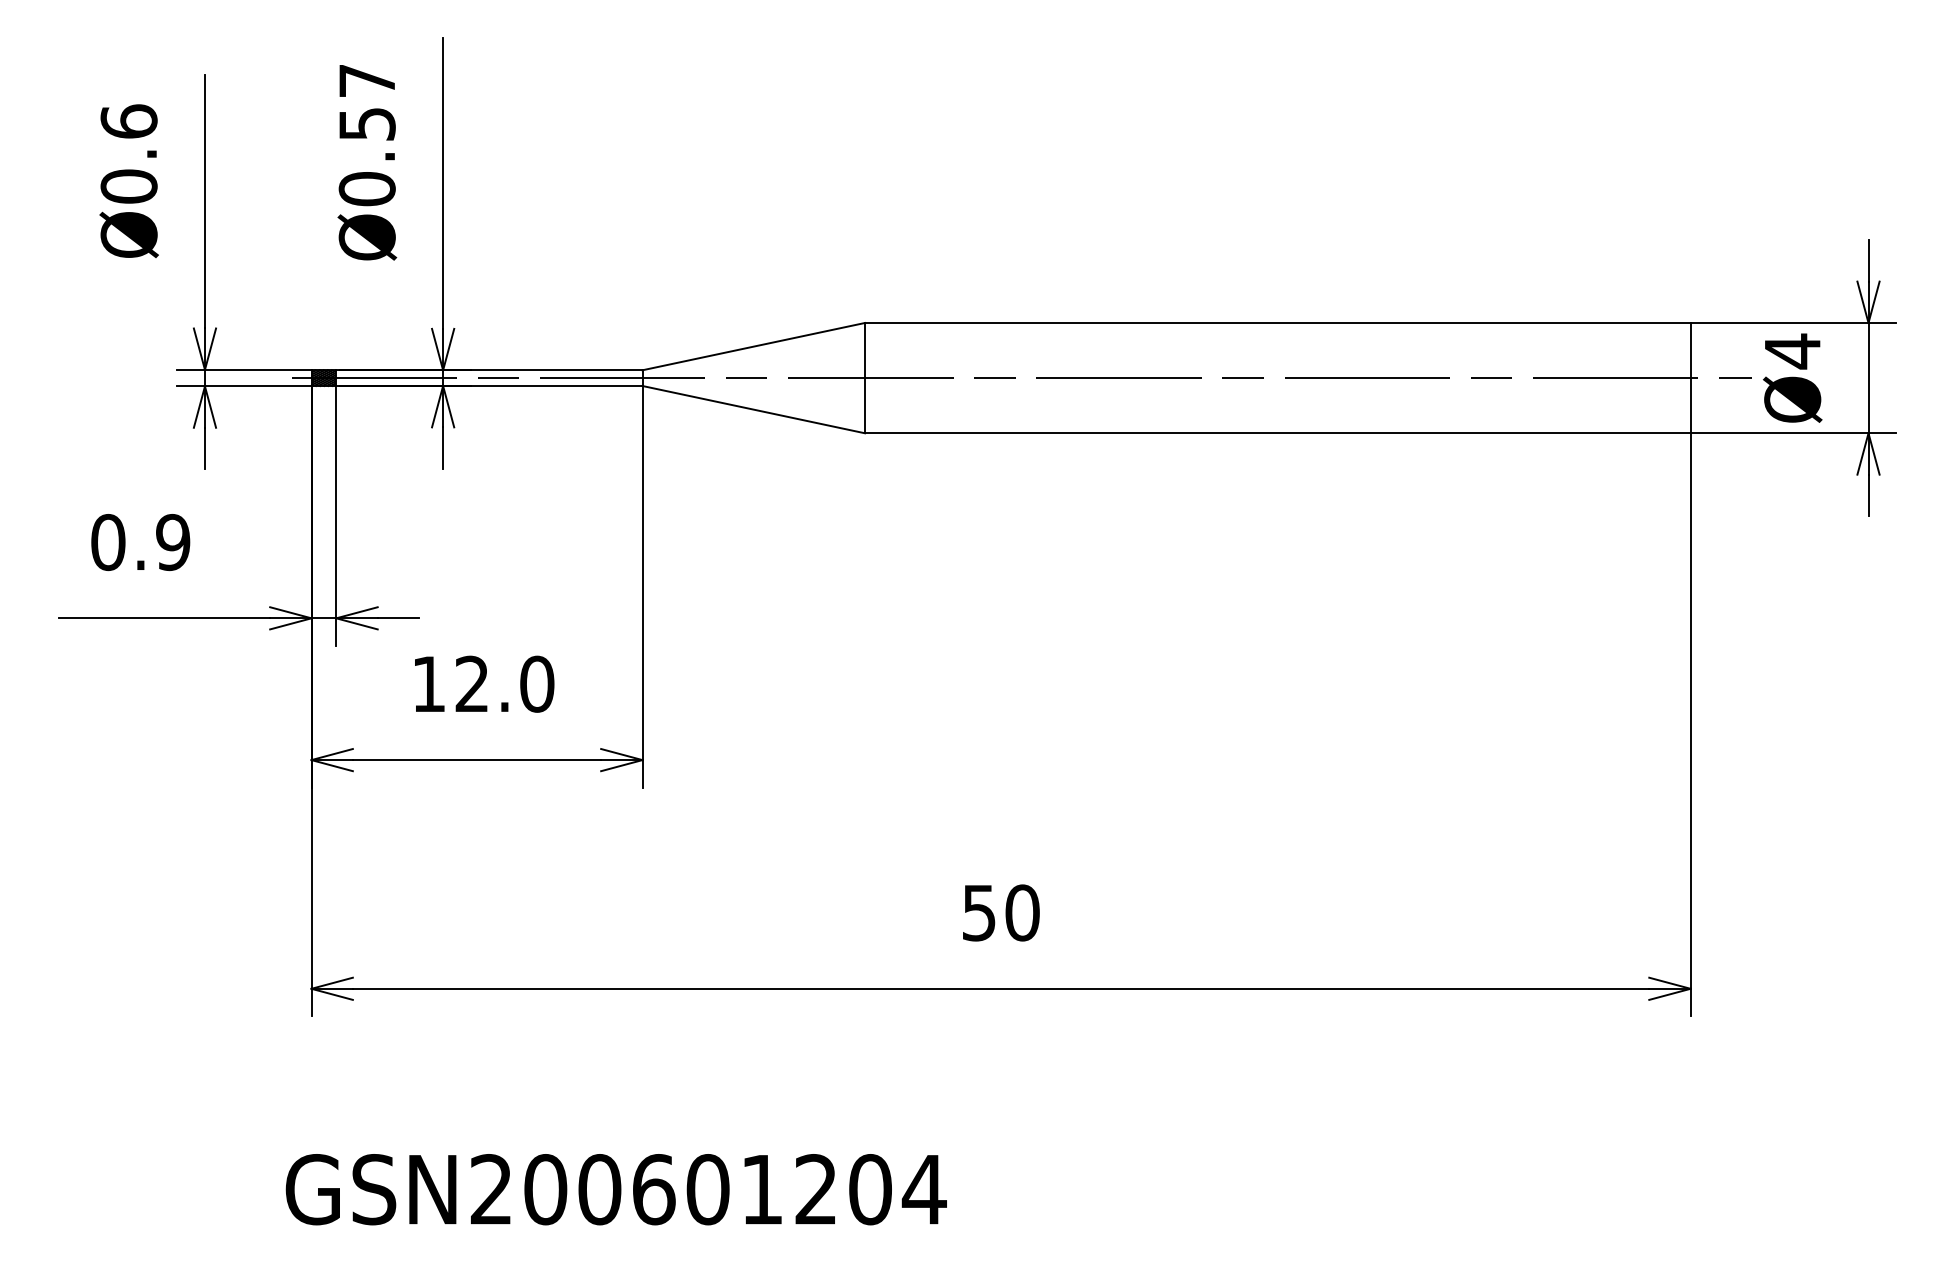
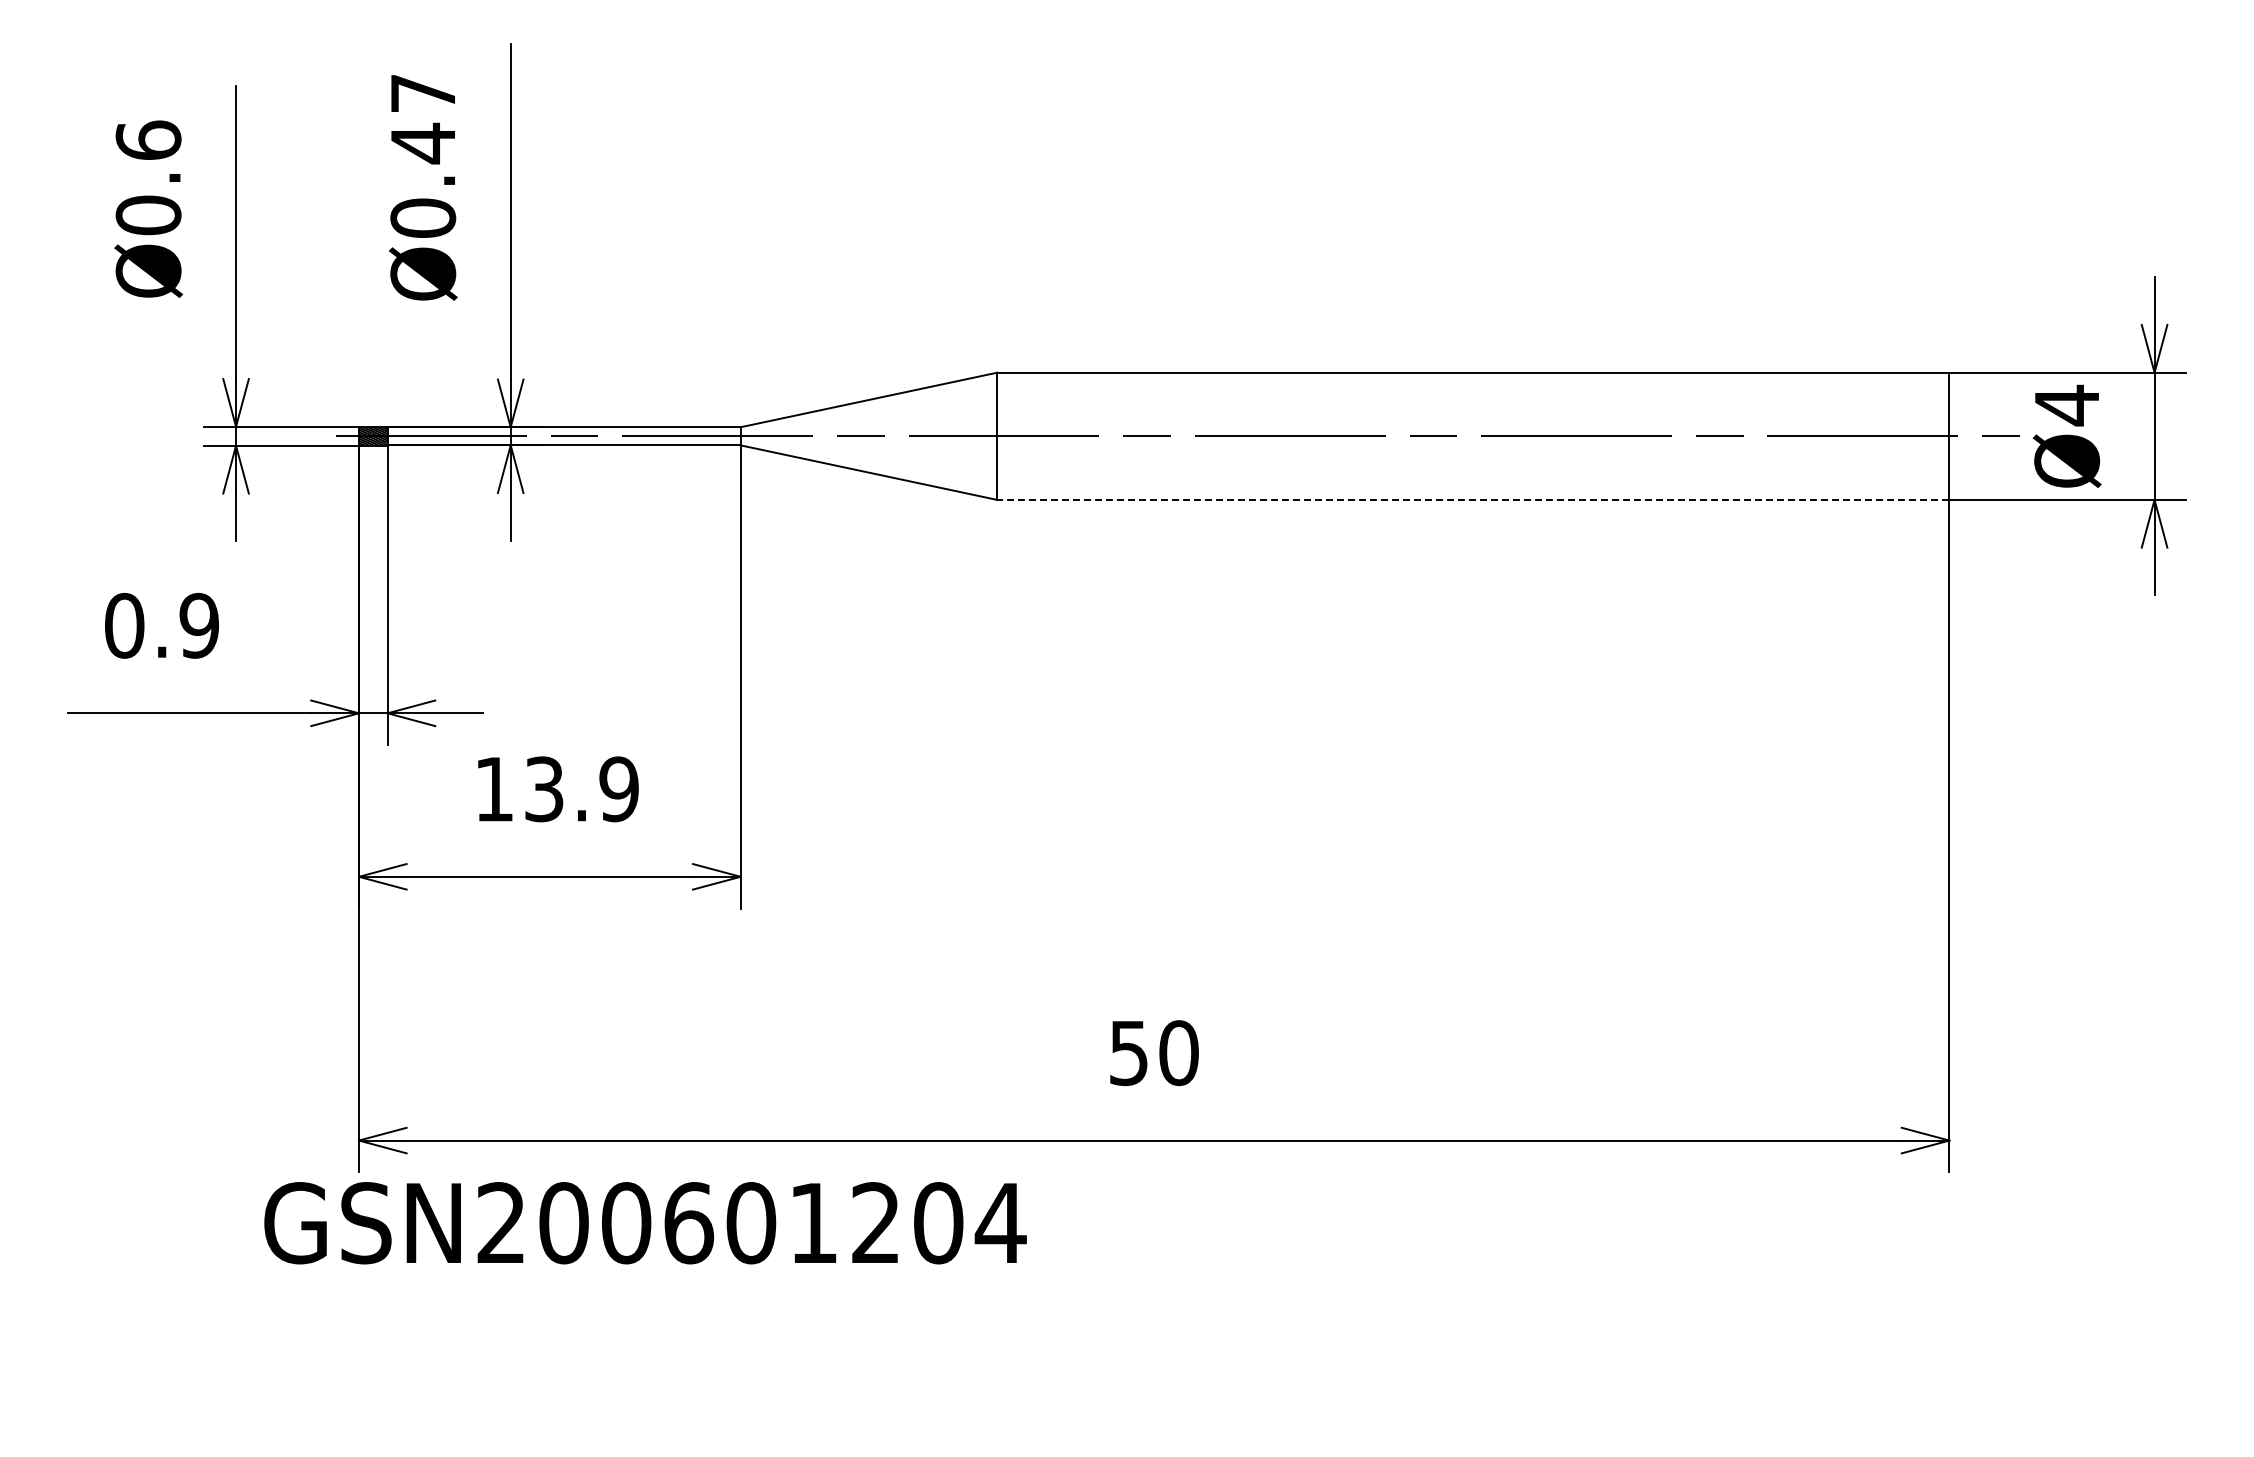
text: (367, 124) -> (423, 143), Ø0.57 -> Ø0.47
line: (1277, 432) -> (1472, 499), solid -> dashed
text: (505, 684) -> (582, 789), 12.0 -> 13.9
text: (616, 1189) -> (645, 1223), moved

